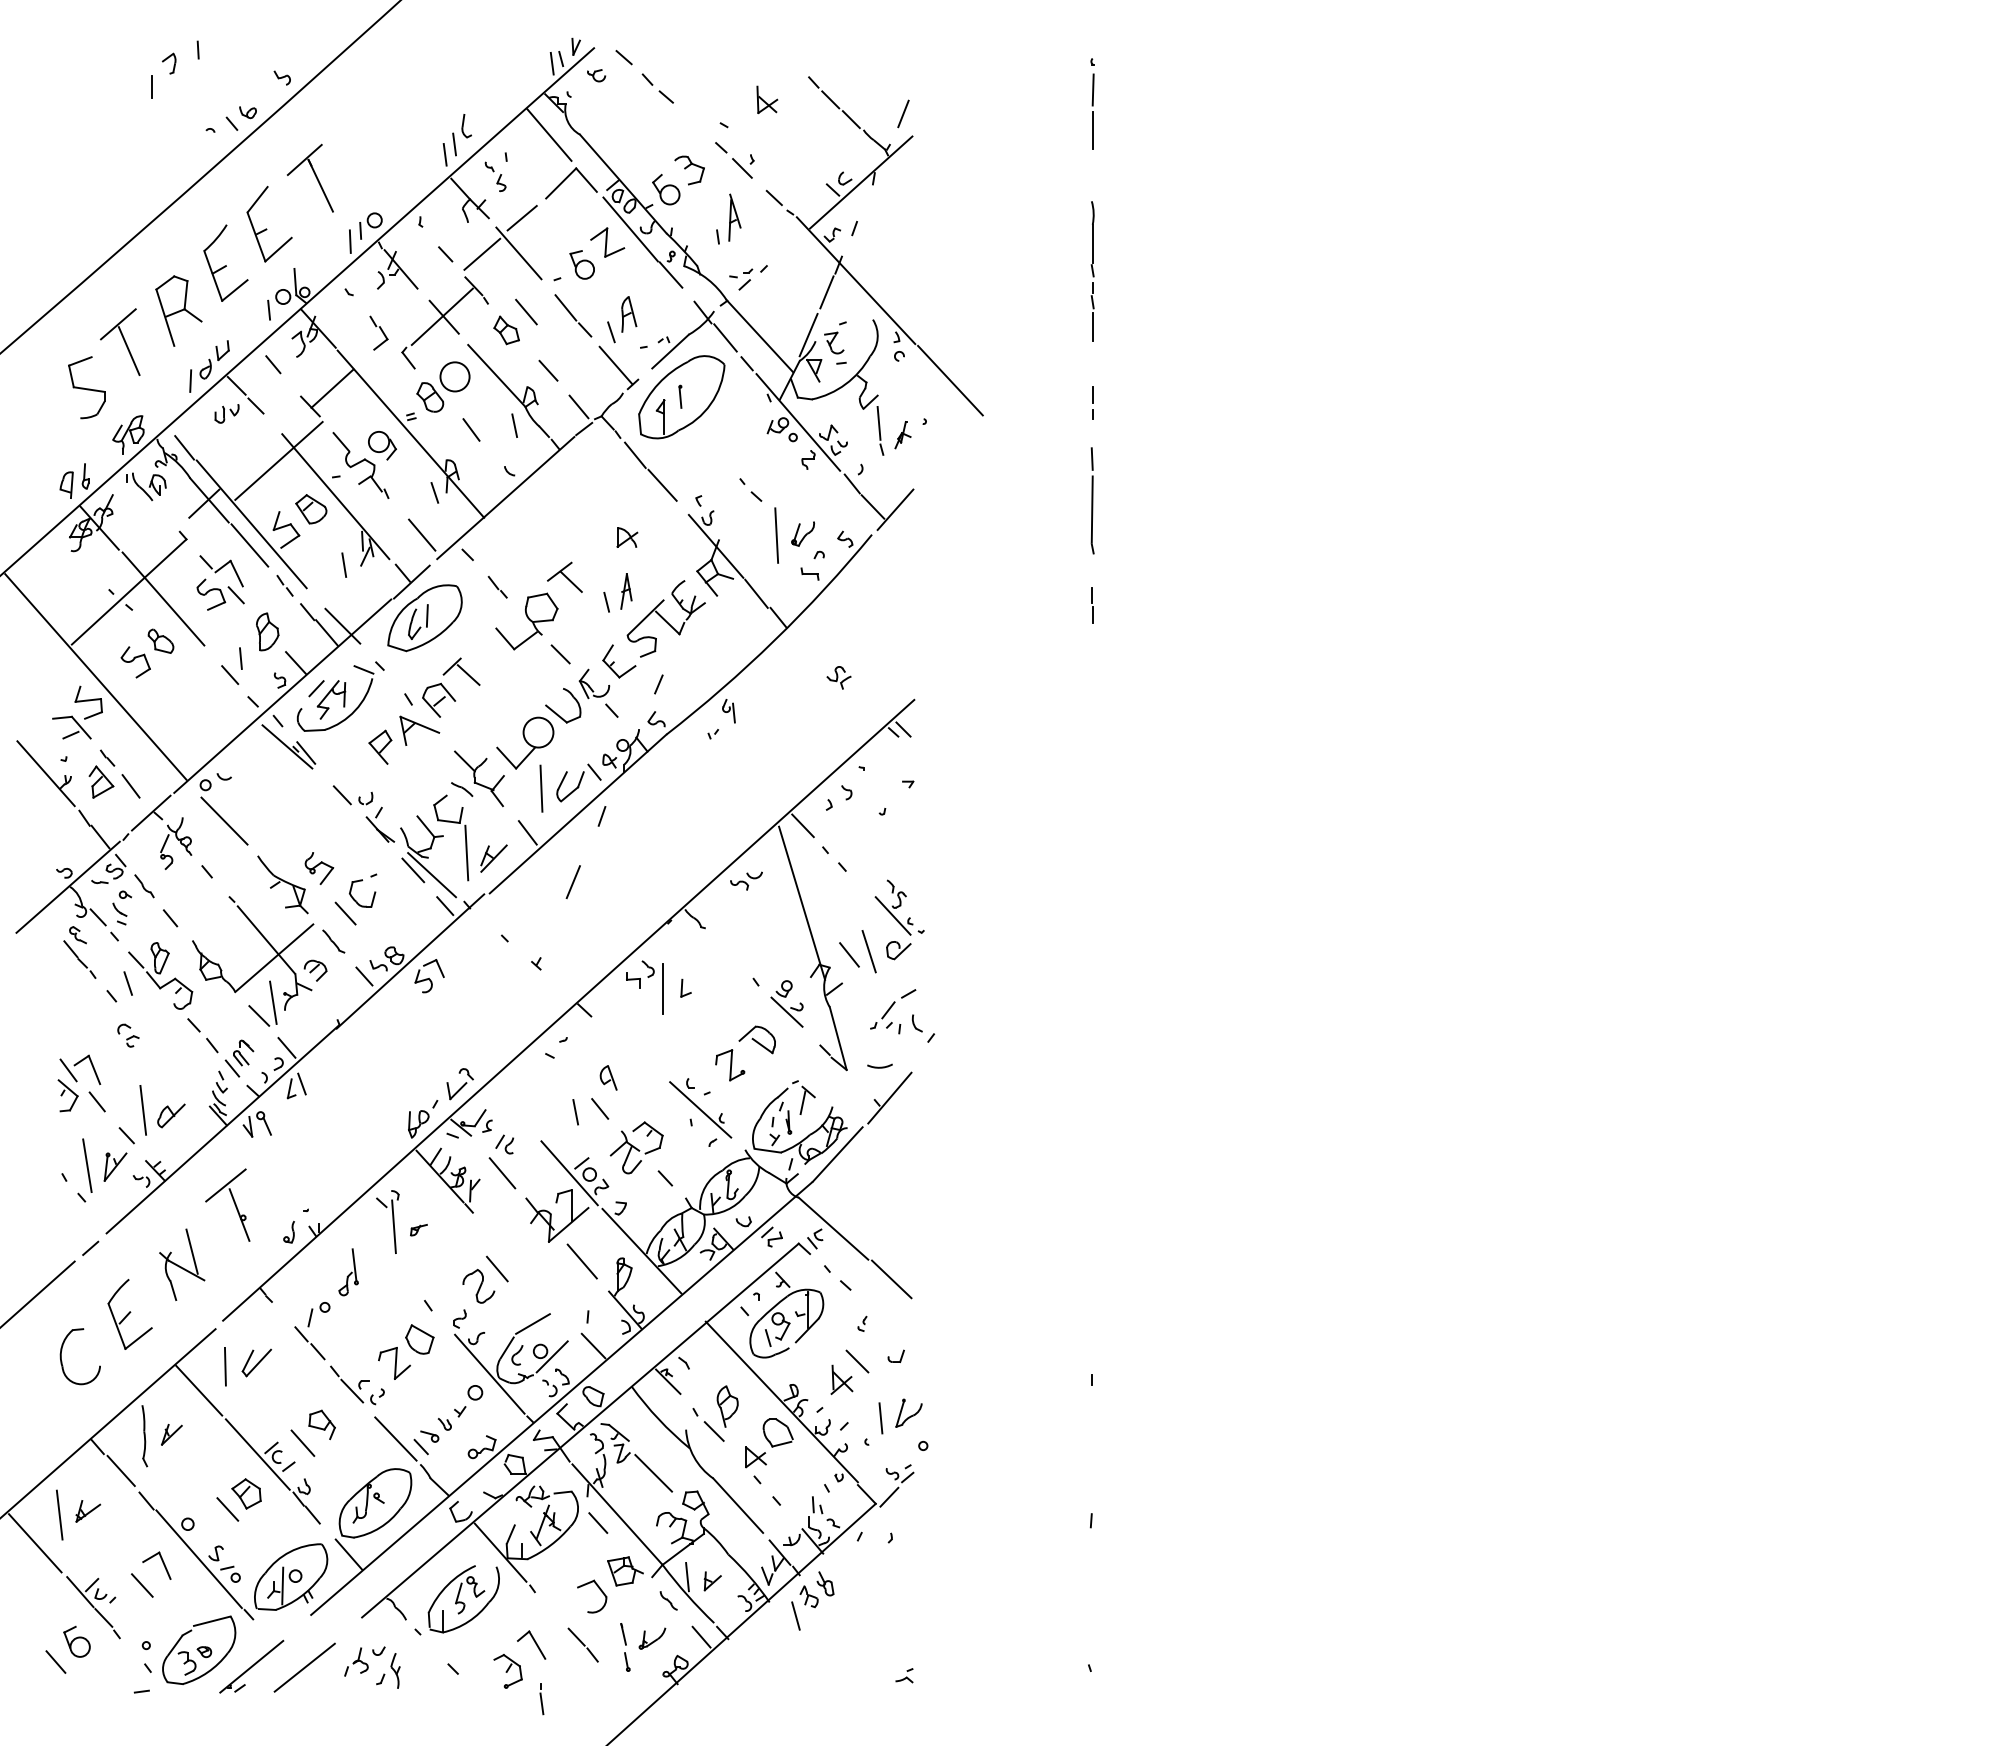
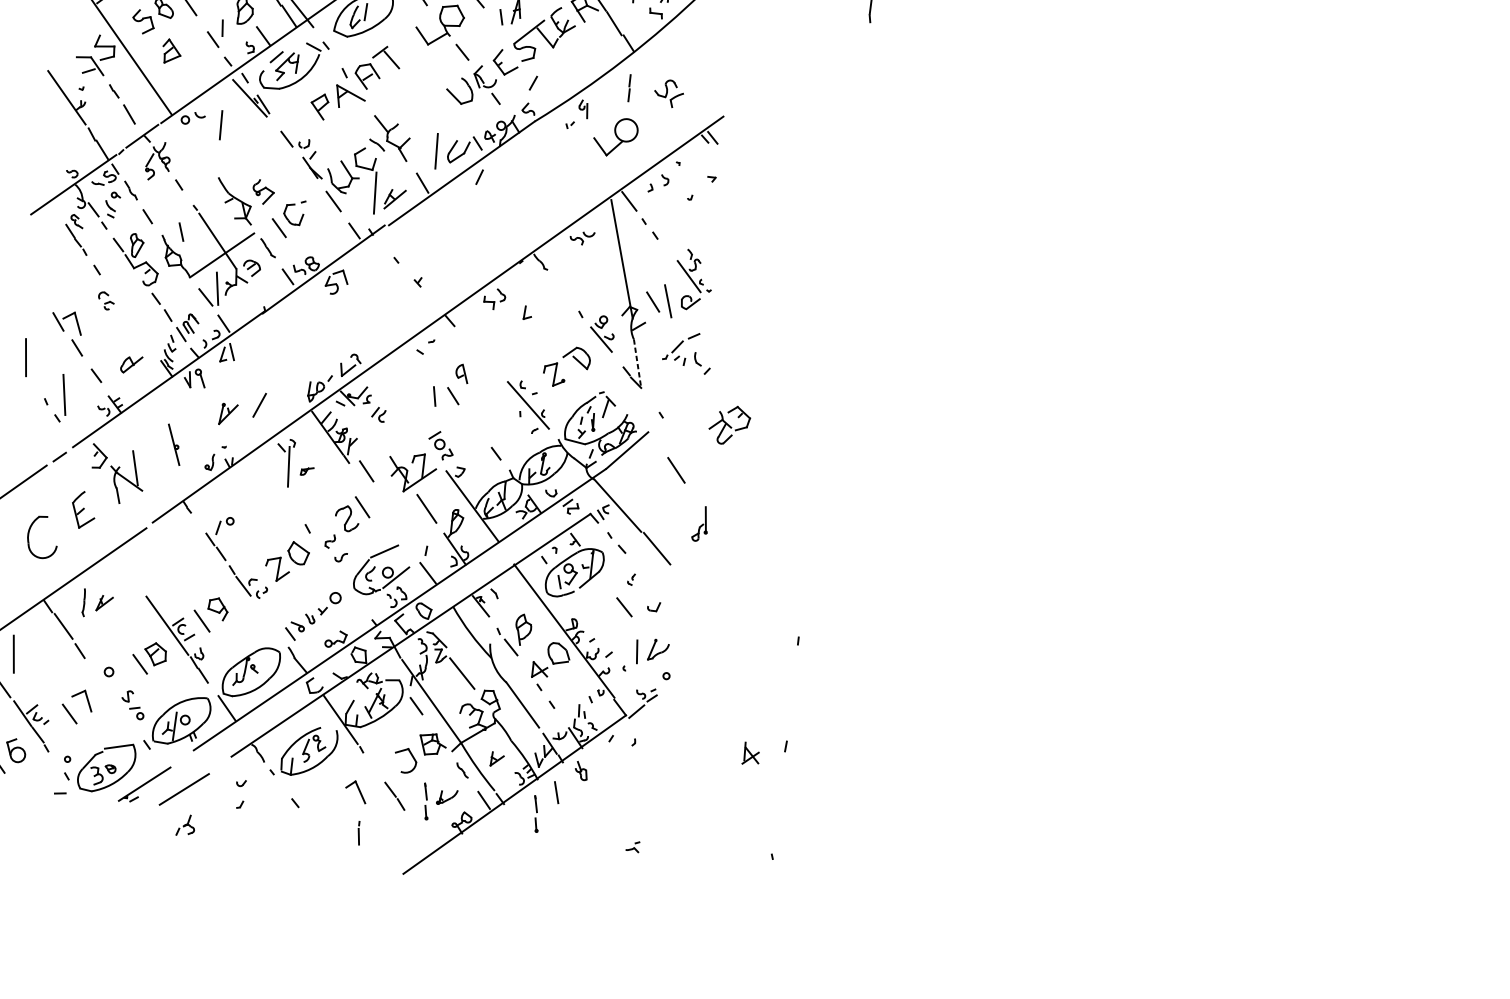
line: (1092, 606) -> (629, 88), moved
part: (838, 677) -> (668, 93), size x1.6
part: (525, 742) -> (615, 136), moved
part: (101, 781) -> (171, 51), moved
line: (224, 820) -> (196, 148), removed
line: (432, 875) -> (347, 207), removed
line: (572, 882) -> (258, 405), moved
line: (127, 983) -> (180, 232), moved
line: (662, 988) -> (510, 311), removed
line: (838, 1038) -> (637, 363), solid -> dashed
arc: (879, 1066) -> (666, 388), removed
part: (67, 1095) -> (99, 456), moved
line: (889, 1097) -> (670, 412), removed
line: (142, 1110) -> (25, 357), moved
part: (636, 1147) -> (729, 424), moved
part: (115, 1166) -> (228, 414), moved
line: (502, 1173) -> (676, 470), moved
line: (569, 1173) -> (424, 441), removed
line: (225, 1185) -> (166, 421), removed
line: (497, 1220) -> (366, 470), added
part: (348, 1272) -> (700, 524), moved
part: (129, 1314) -> (83, 509), size x0.7
part: (256, 1362) -> (174, 556), removed
line: (225, 1366) -> (221, 125), moved
line: (489, 1373) -> (347, 584), removed
part: (841, 1379) -> (751, 753), moved
line: (199, 1390) -> (129, 572), removed
part: (144, 1436) -> (84, 602), size x0.6
line: (395, 1438) -> (271, 625), removed
part: (88, 1511) -> (35, 653), removed
line: (198, 1559) -> (113, 699), removed
line: (687, 1577) -> (478, 754), removed
part: (808, 1596) -> (567, 779), removed
part: (772, 1647) -> (536, 814), added
part: (356, 1661) -> (186, 825), moved
part: (395, 1670) -> (252, 799), removed
part: (507, 1671) -> (335, 809), removed

